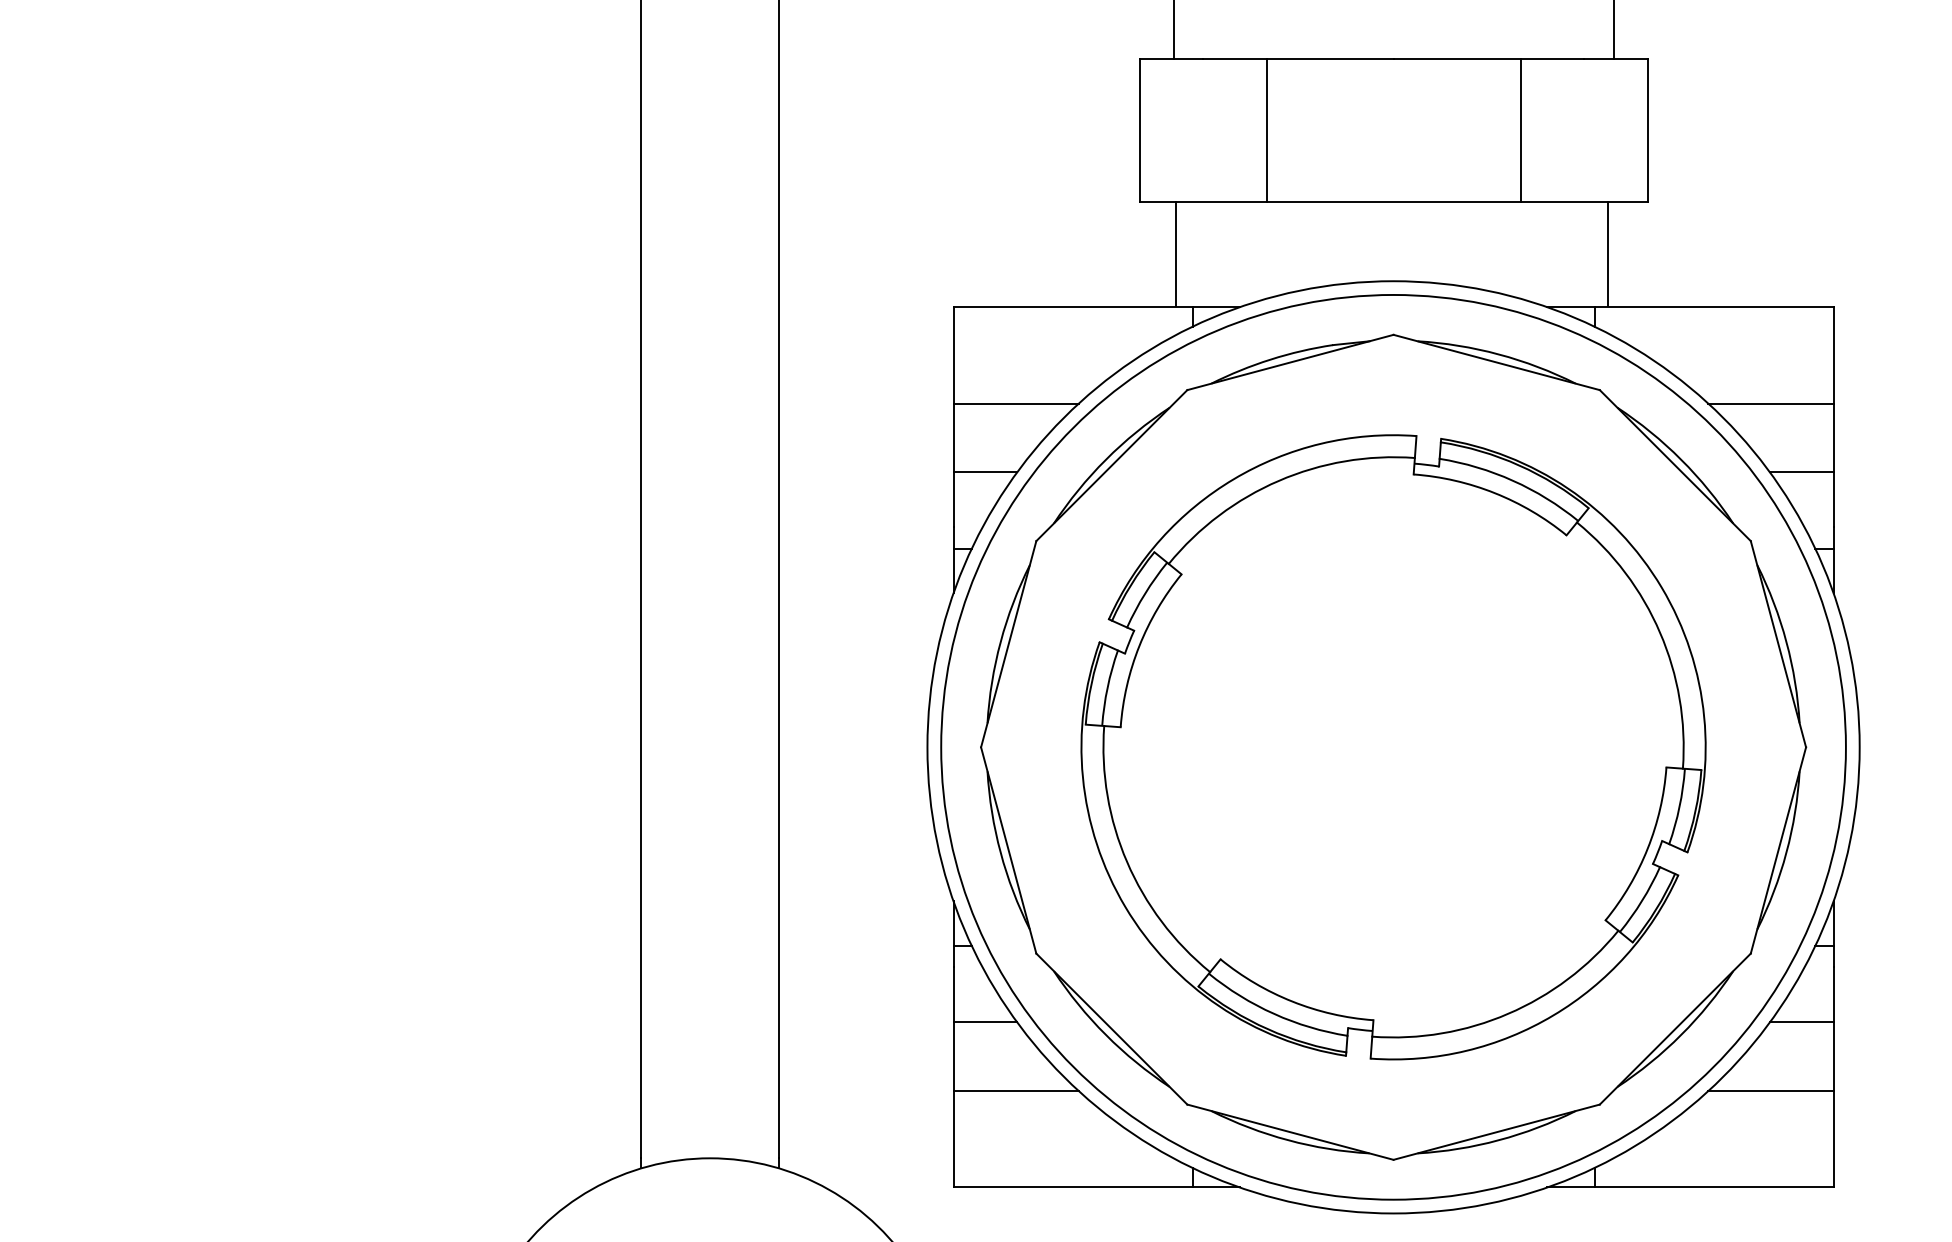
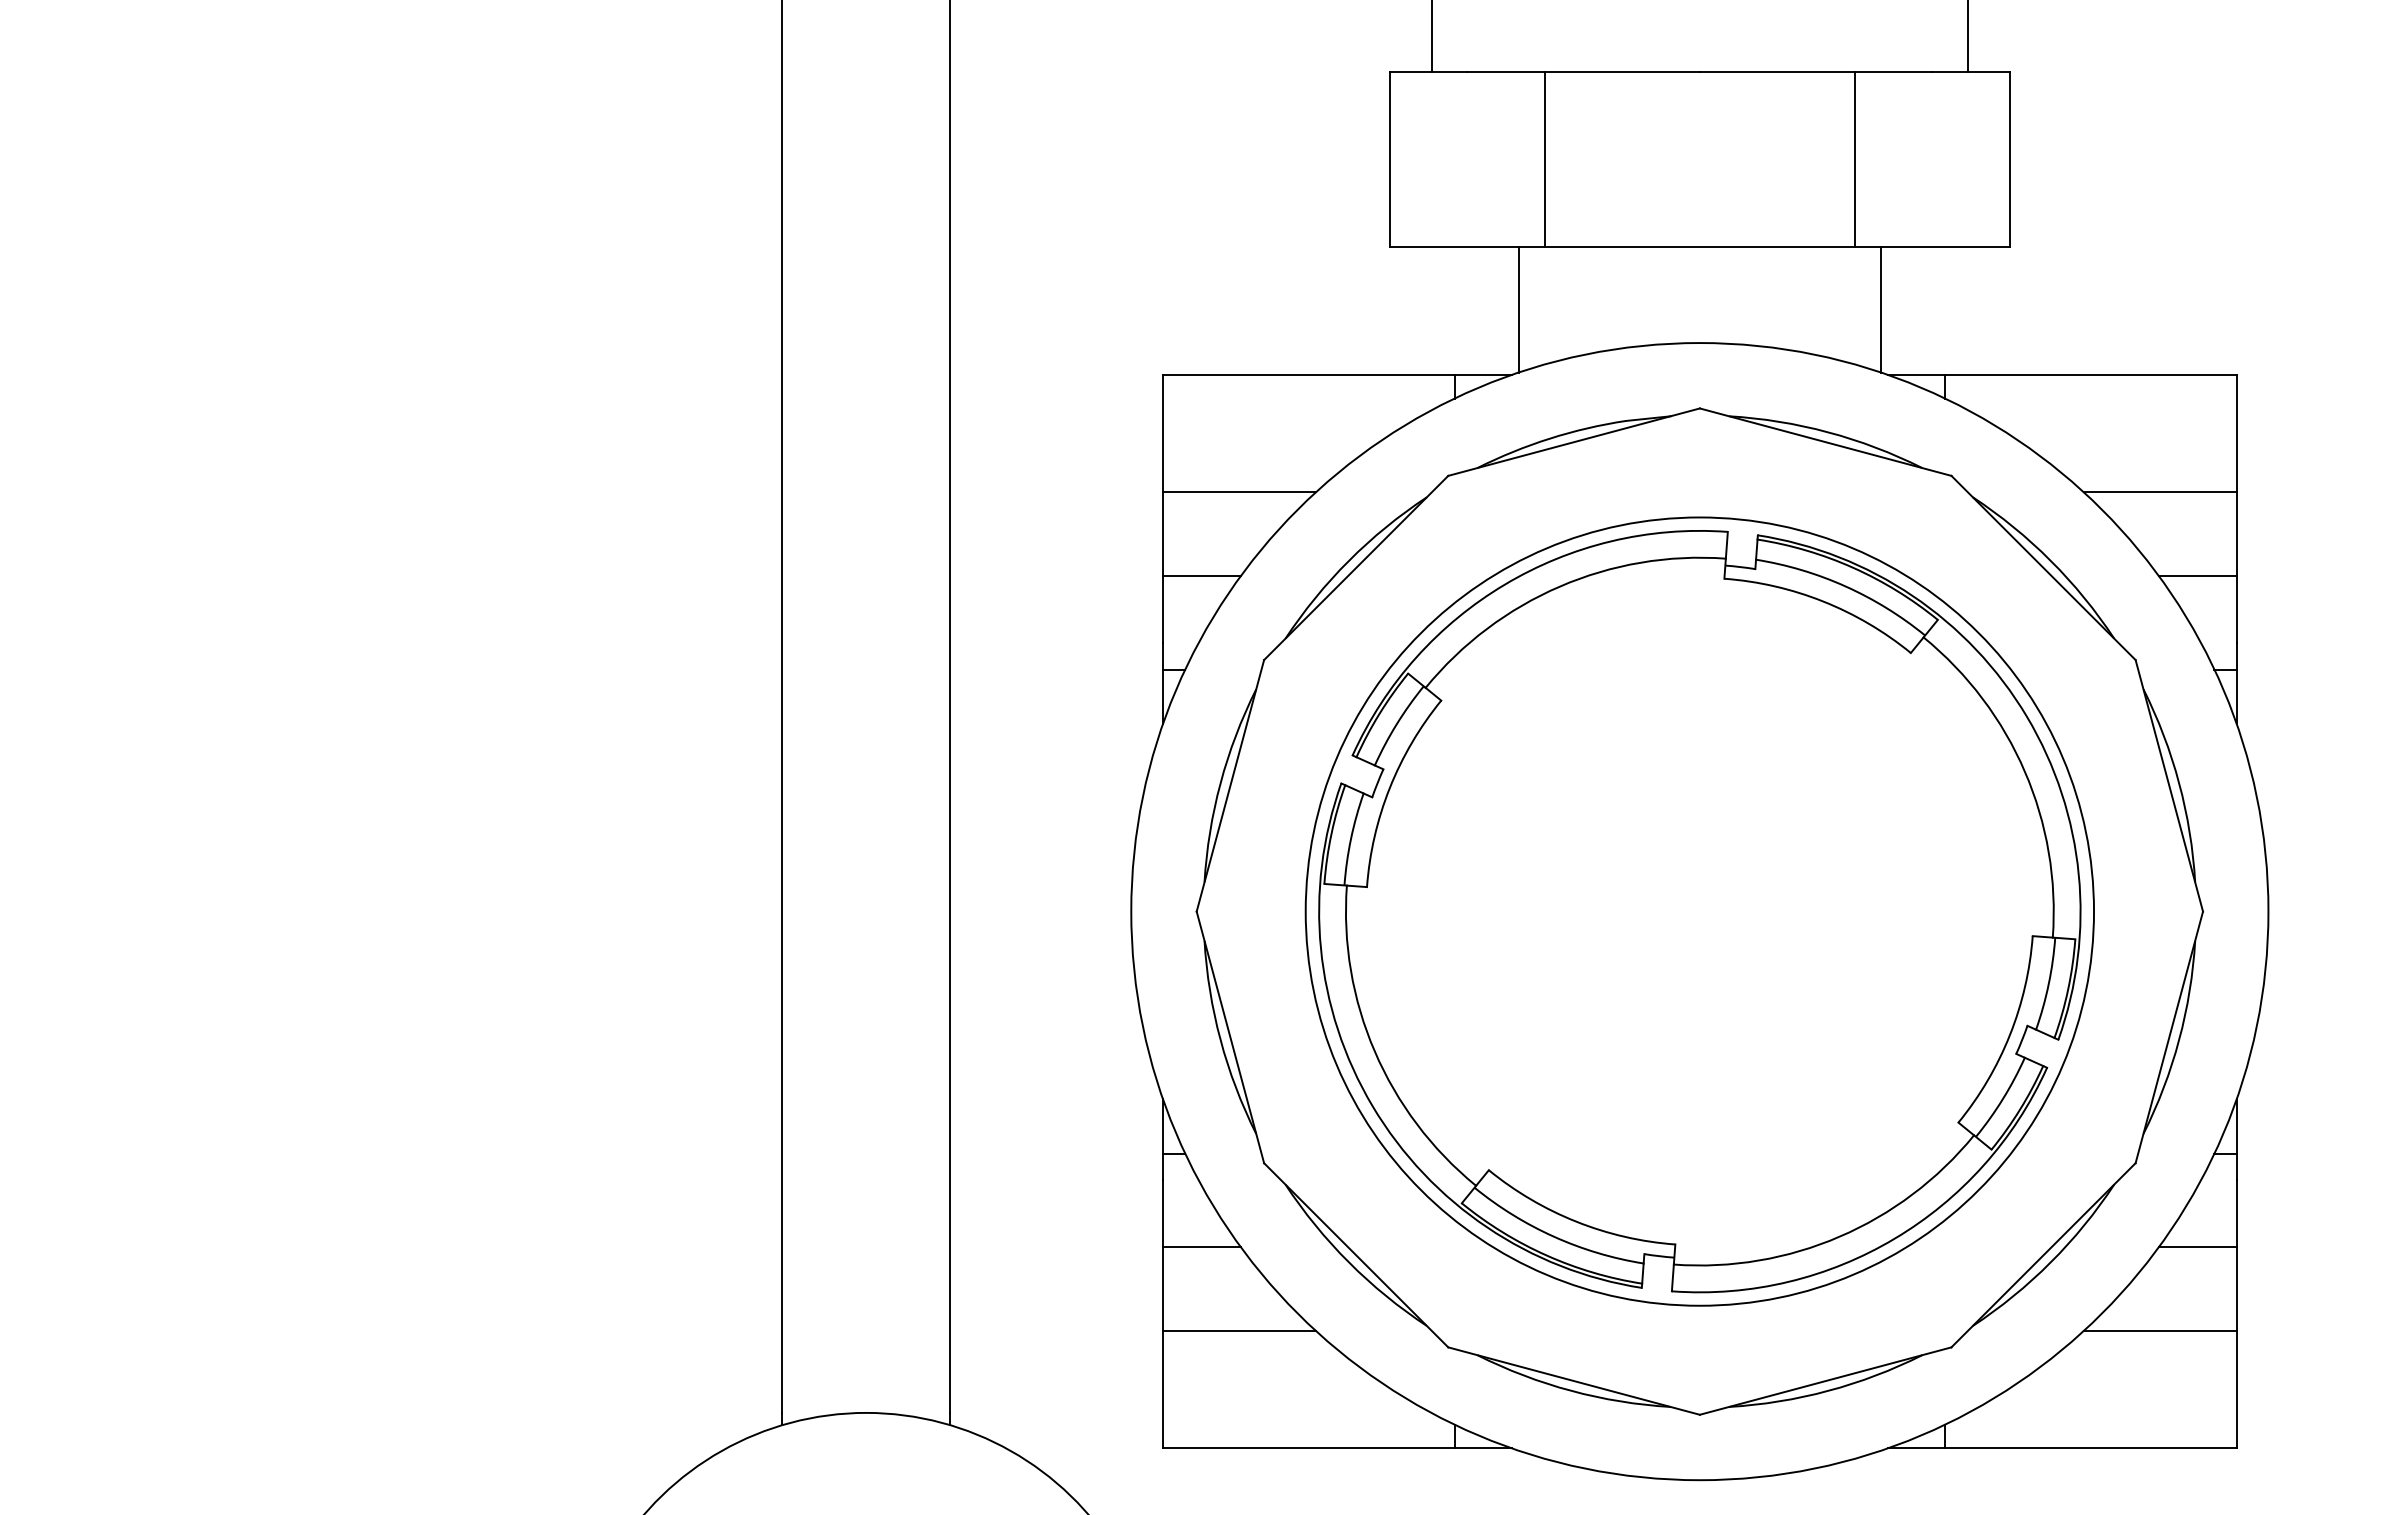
line: (1176, 253) -> (1518, 309), moved
line: (1608, 253) -> (1881, 309), moved
circle: (1393, 747) -> (1699, 911), size x0.71

